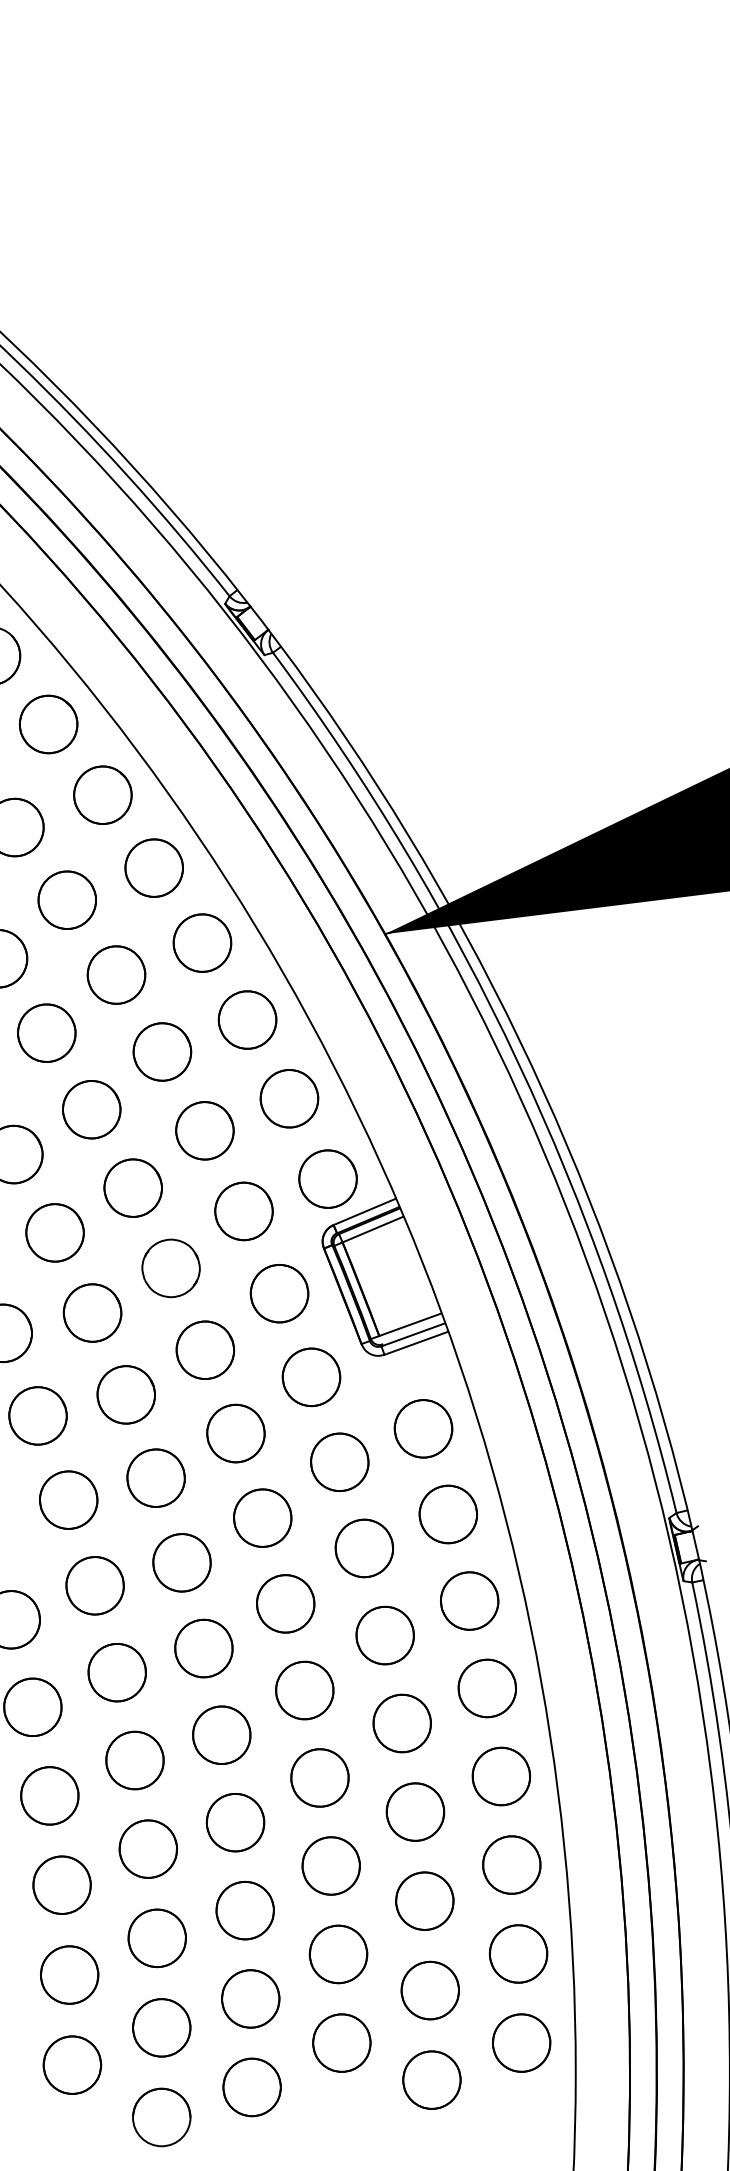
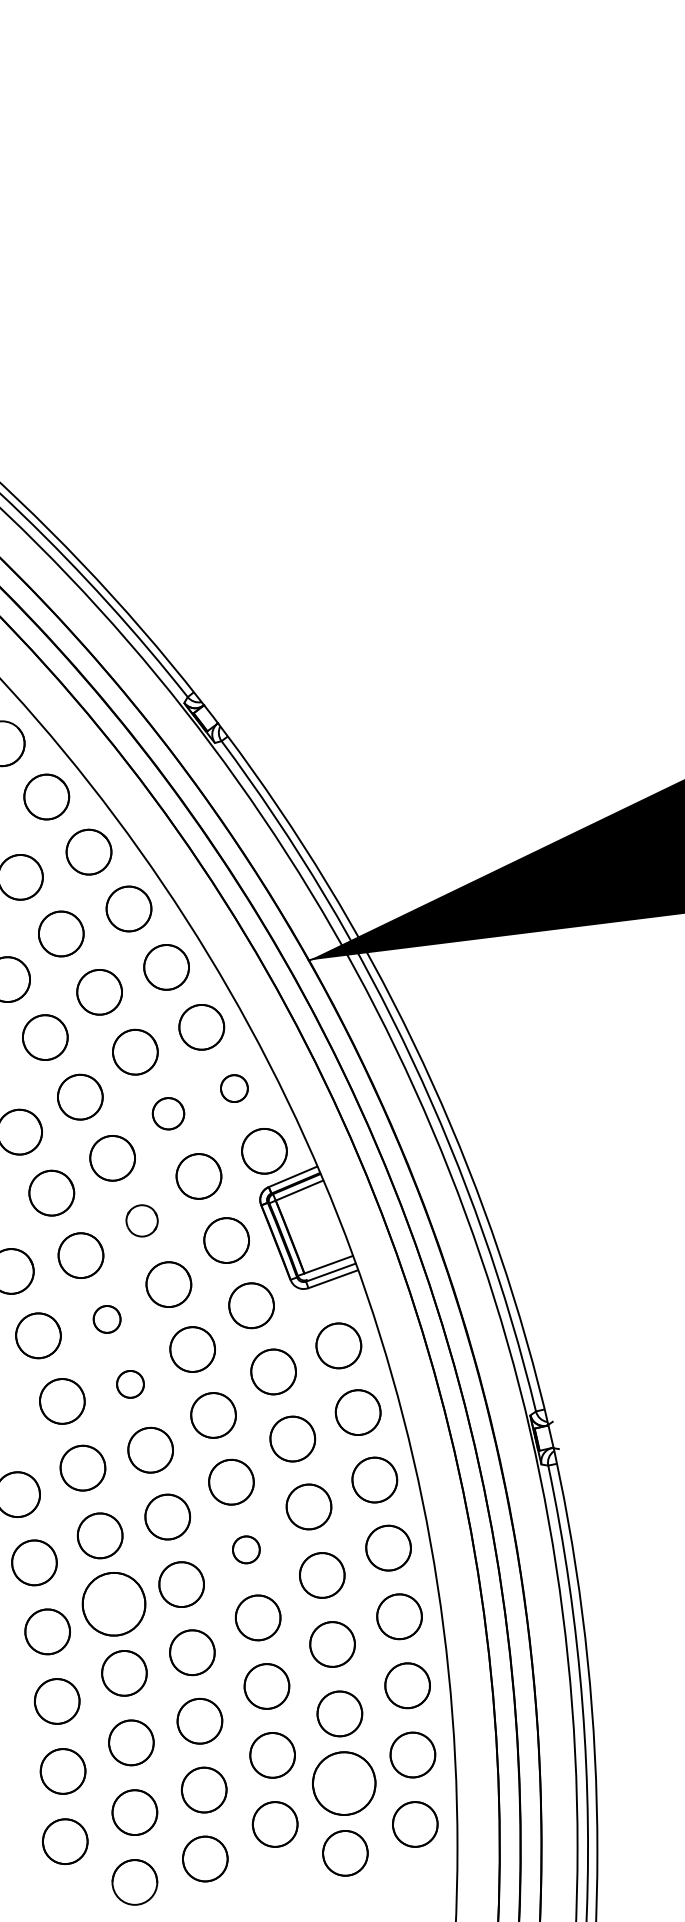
circle: (289, 1098) -> (234, 1088), size x0.6
part: (204, 1130) -> (168, 1113), size x0.7
part: (170, 1267) -> (141, 1220), size x0.7
part: (125, 1394) -> (106, 1319), size x0.6
circle: (156, 1478) -> (130, 1384), size x0.6
part: (304, 1690) -> (246, 1549), size x0.6
part: (134, 1760) -> (113, 1604), size x1.4
part: (429, 1990) -> (343, 1783), size x1.4

